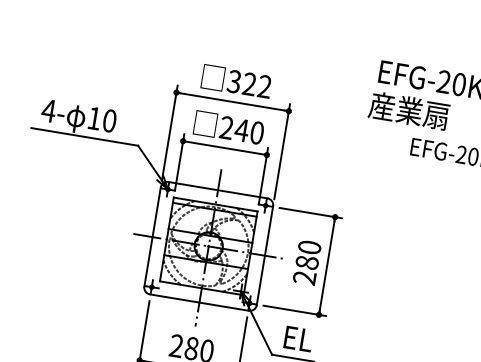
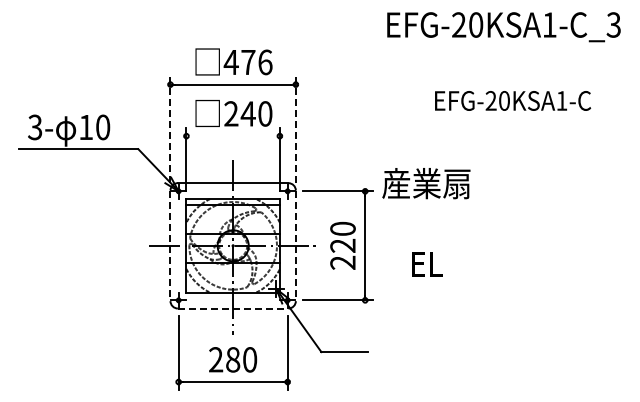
text: (248, 84) -> (247, 62), 322 -> 476
text: (48, 110) -> (34, 127), 4- -> 3-
text: (409, 110) -> (426, 183), moved
line: (169, 132) -> (170, 129), solid -> dashed
line: (224, 148) -> (232, 136), removed
line: (281, 151) -> (295, 129), solid -> dashed
line: (152, 237) -> (170, 246), solid -> dashed
line: (264, 256) -> (295, 246), solid -> dashed
text: (306, 262) -> (342, 245), 280 -> 220
line: (199, 302) -> (233, 308), solid -> dashed
text: (298, 339) -> (427, 264), moved

